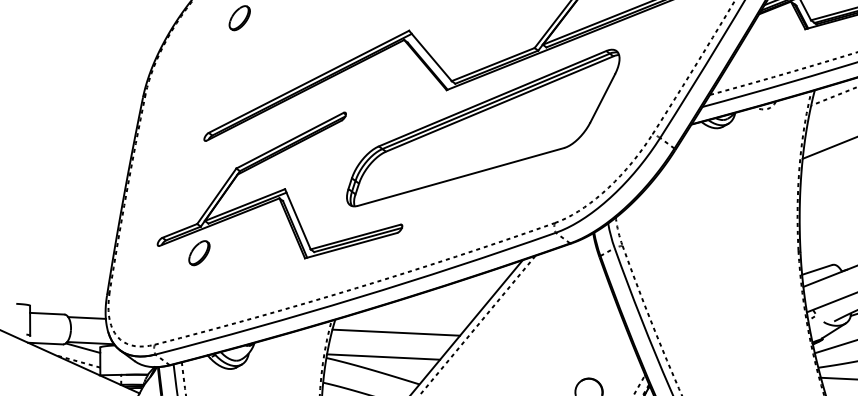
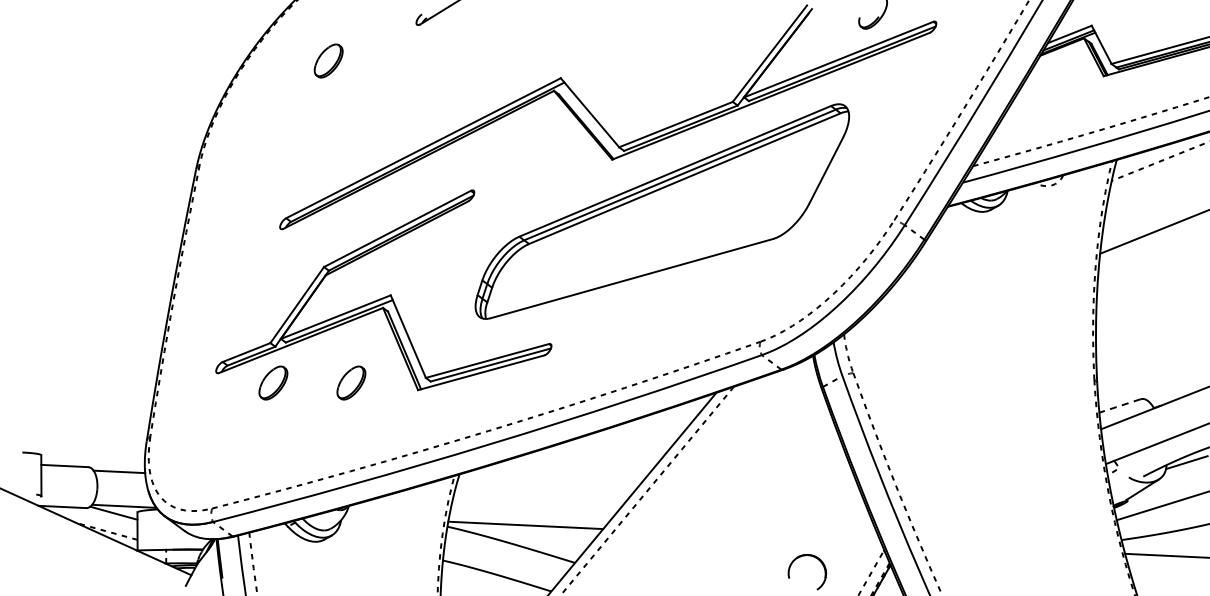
part: (256, 252) -> (351, 382), added
line: (816, 270) -> (1119, 406), solid -> dashed
line: (395, 332) -> (542, 491), removed

